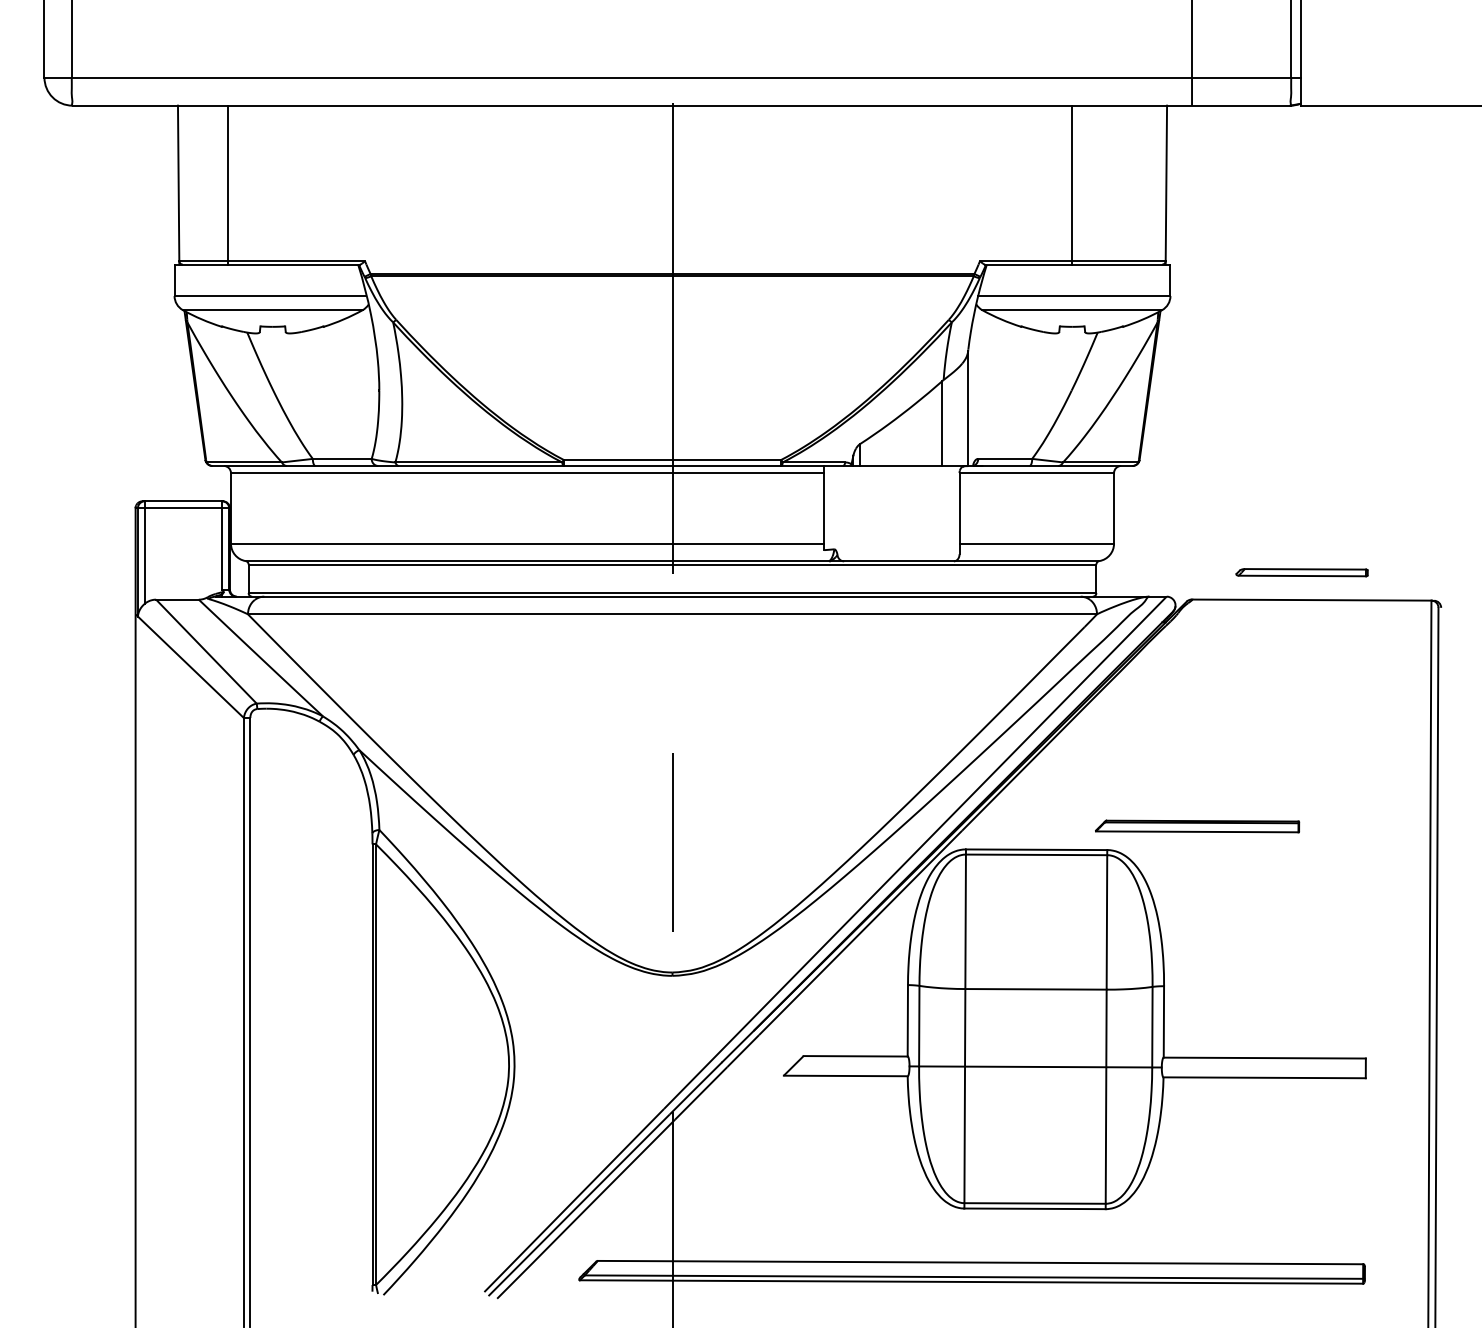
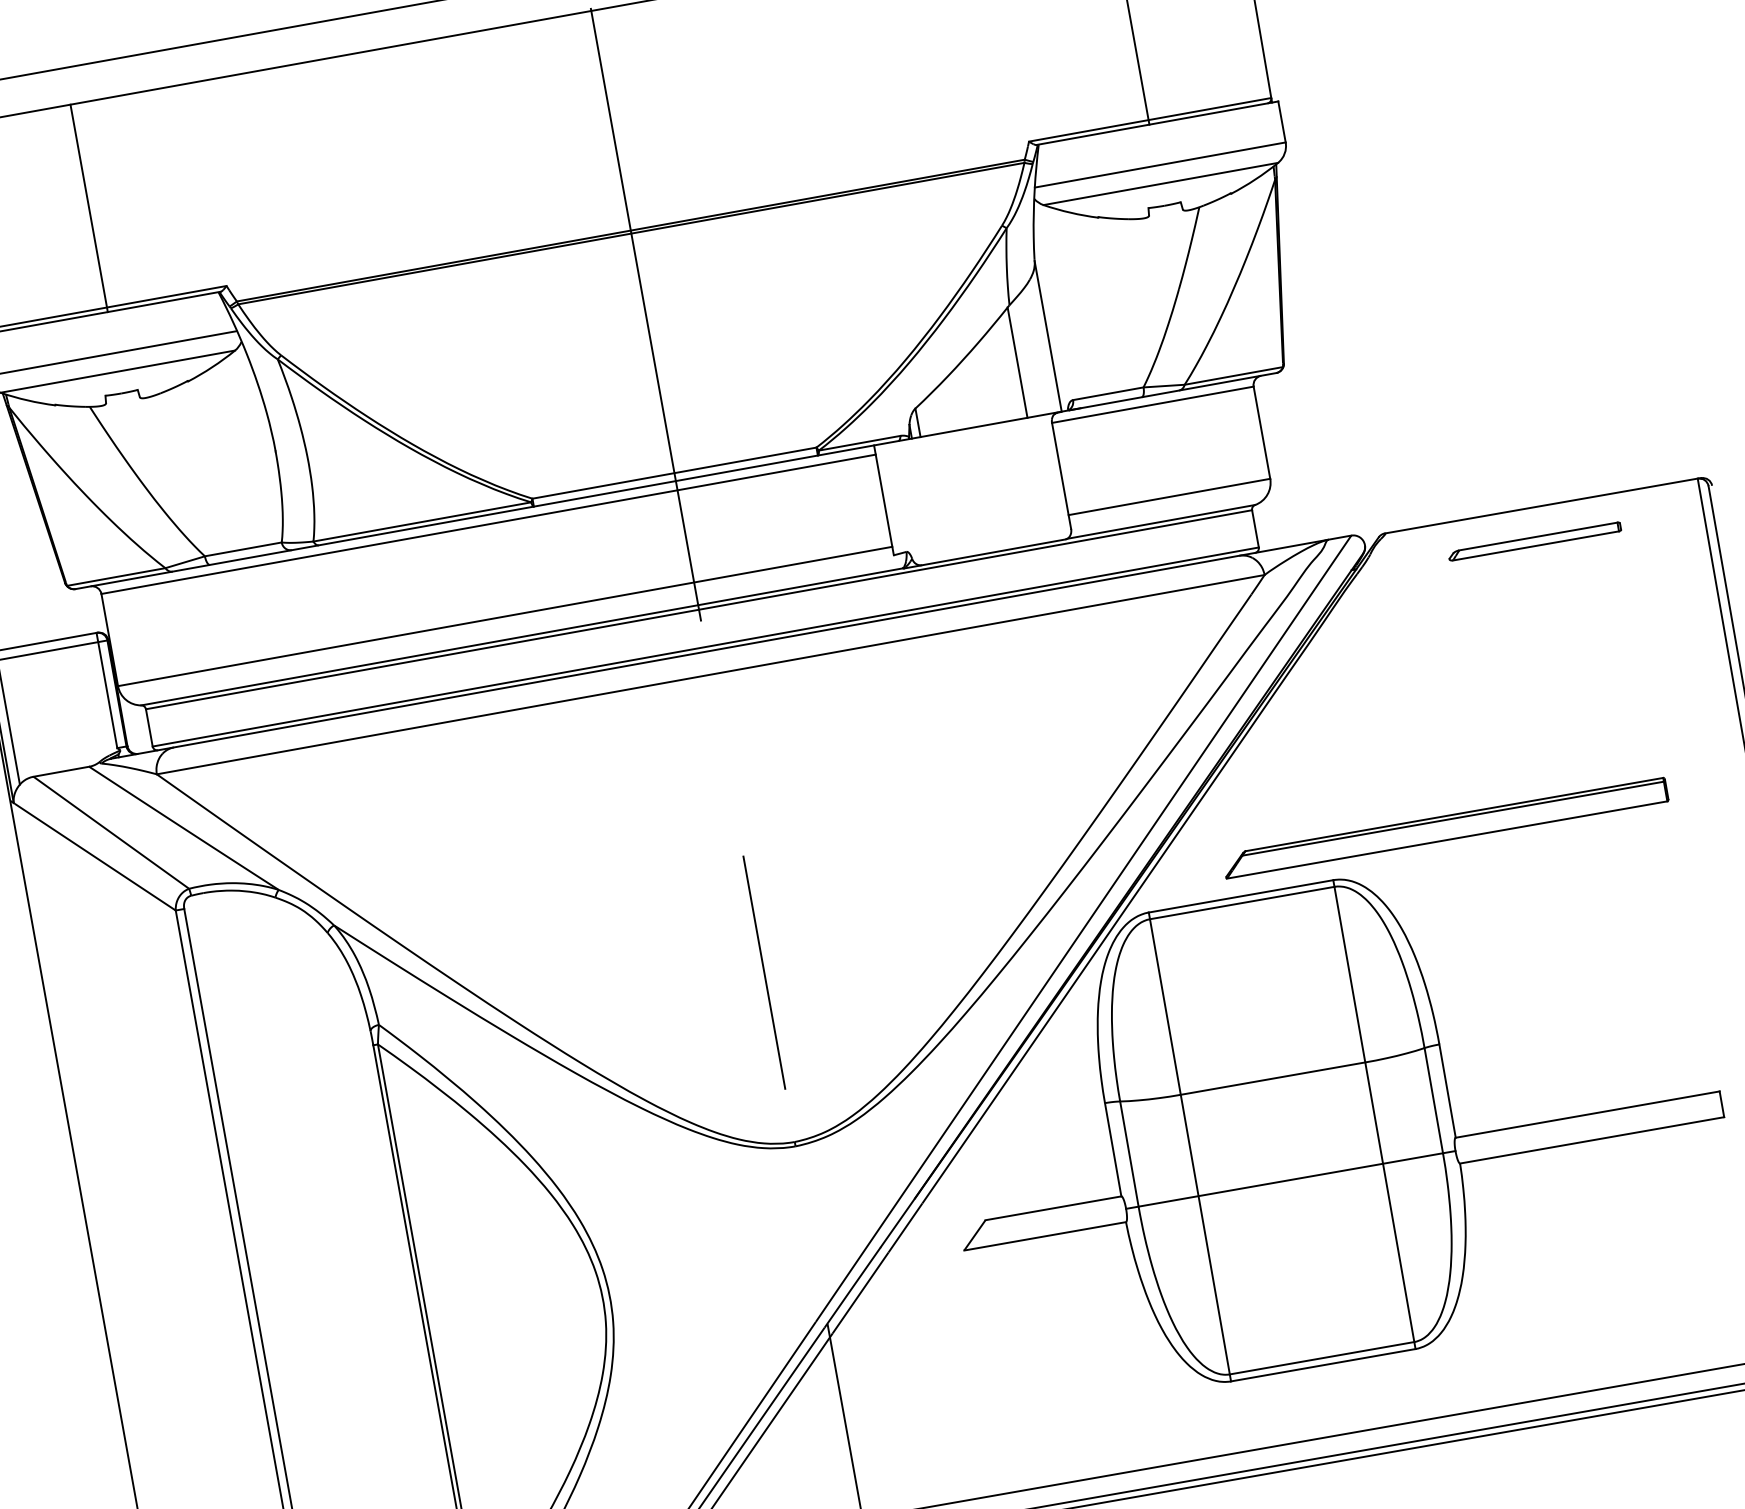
line: (228, 184) -> (89, 207), moved
part: (1301, 572) -> (1534, 541), moved
part: (1197, 826) -> (1445, 828), size x1.67

